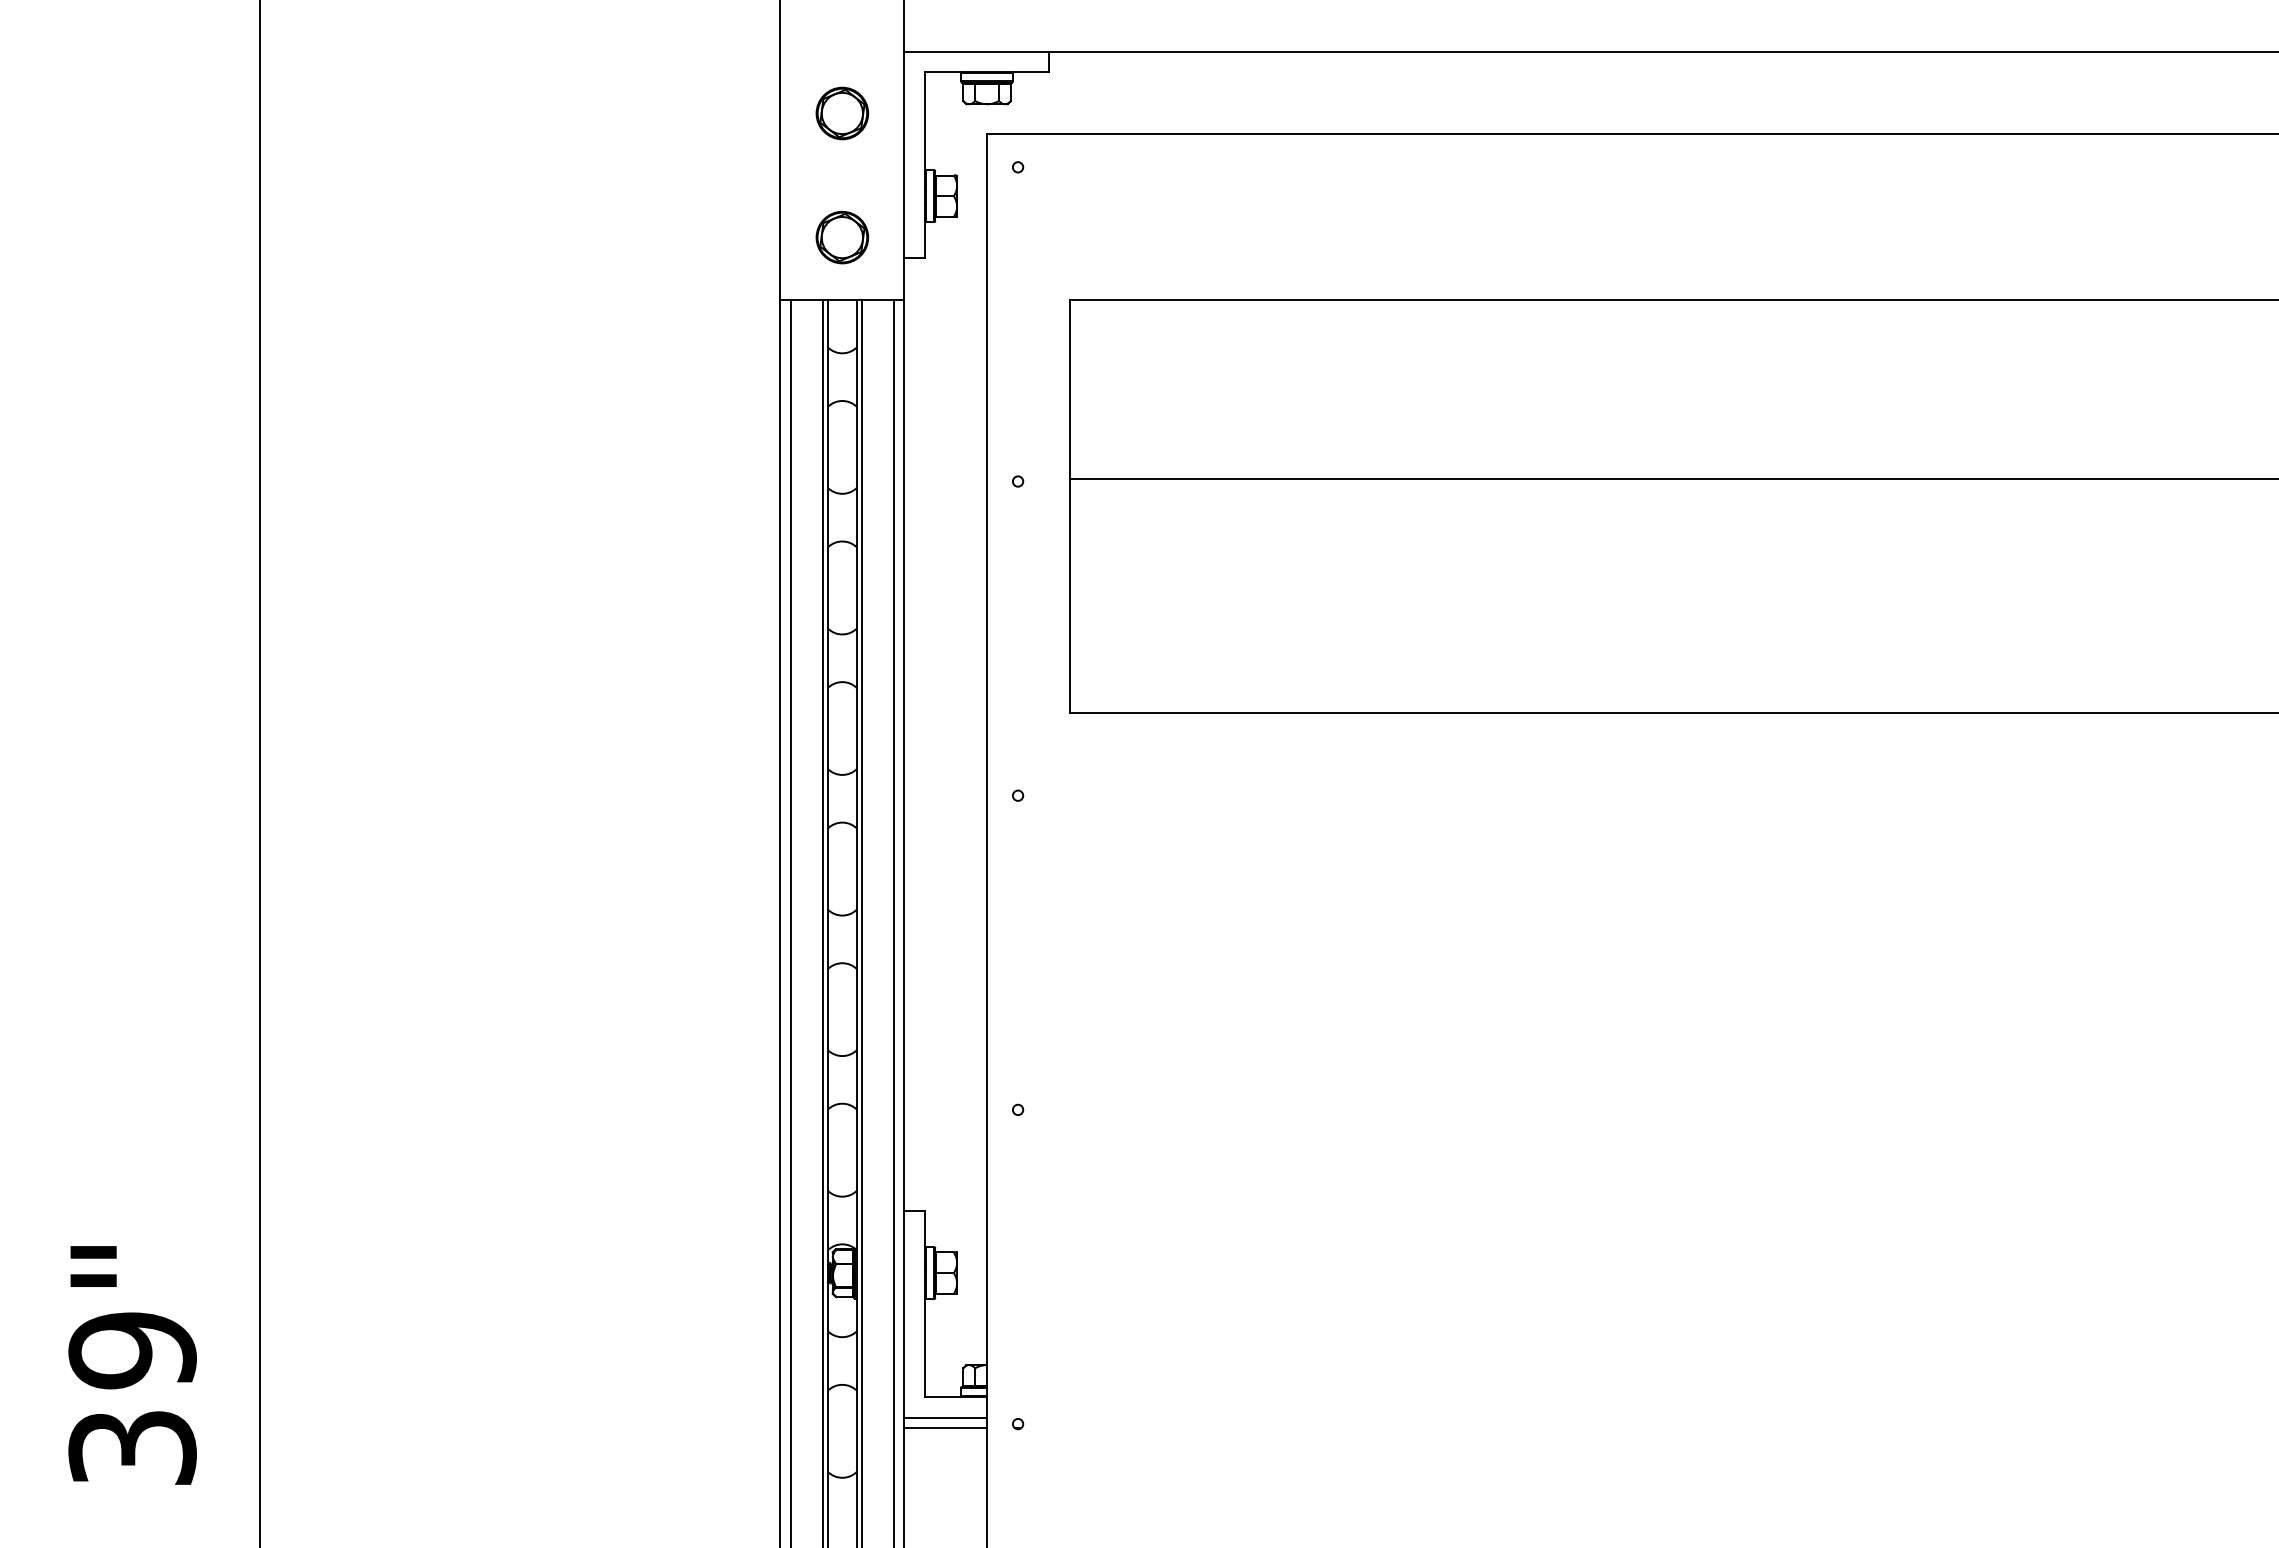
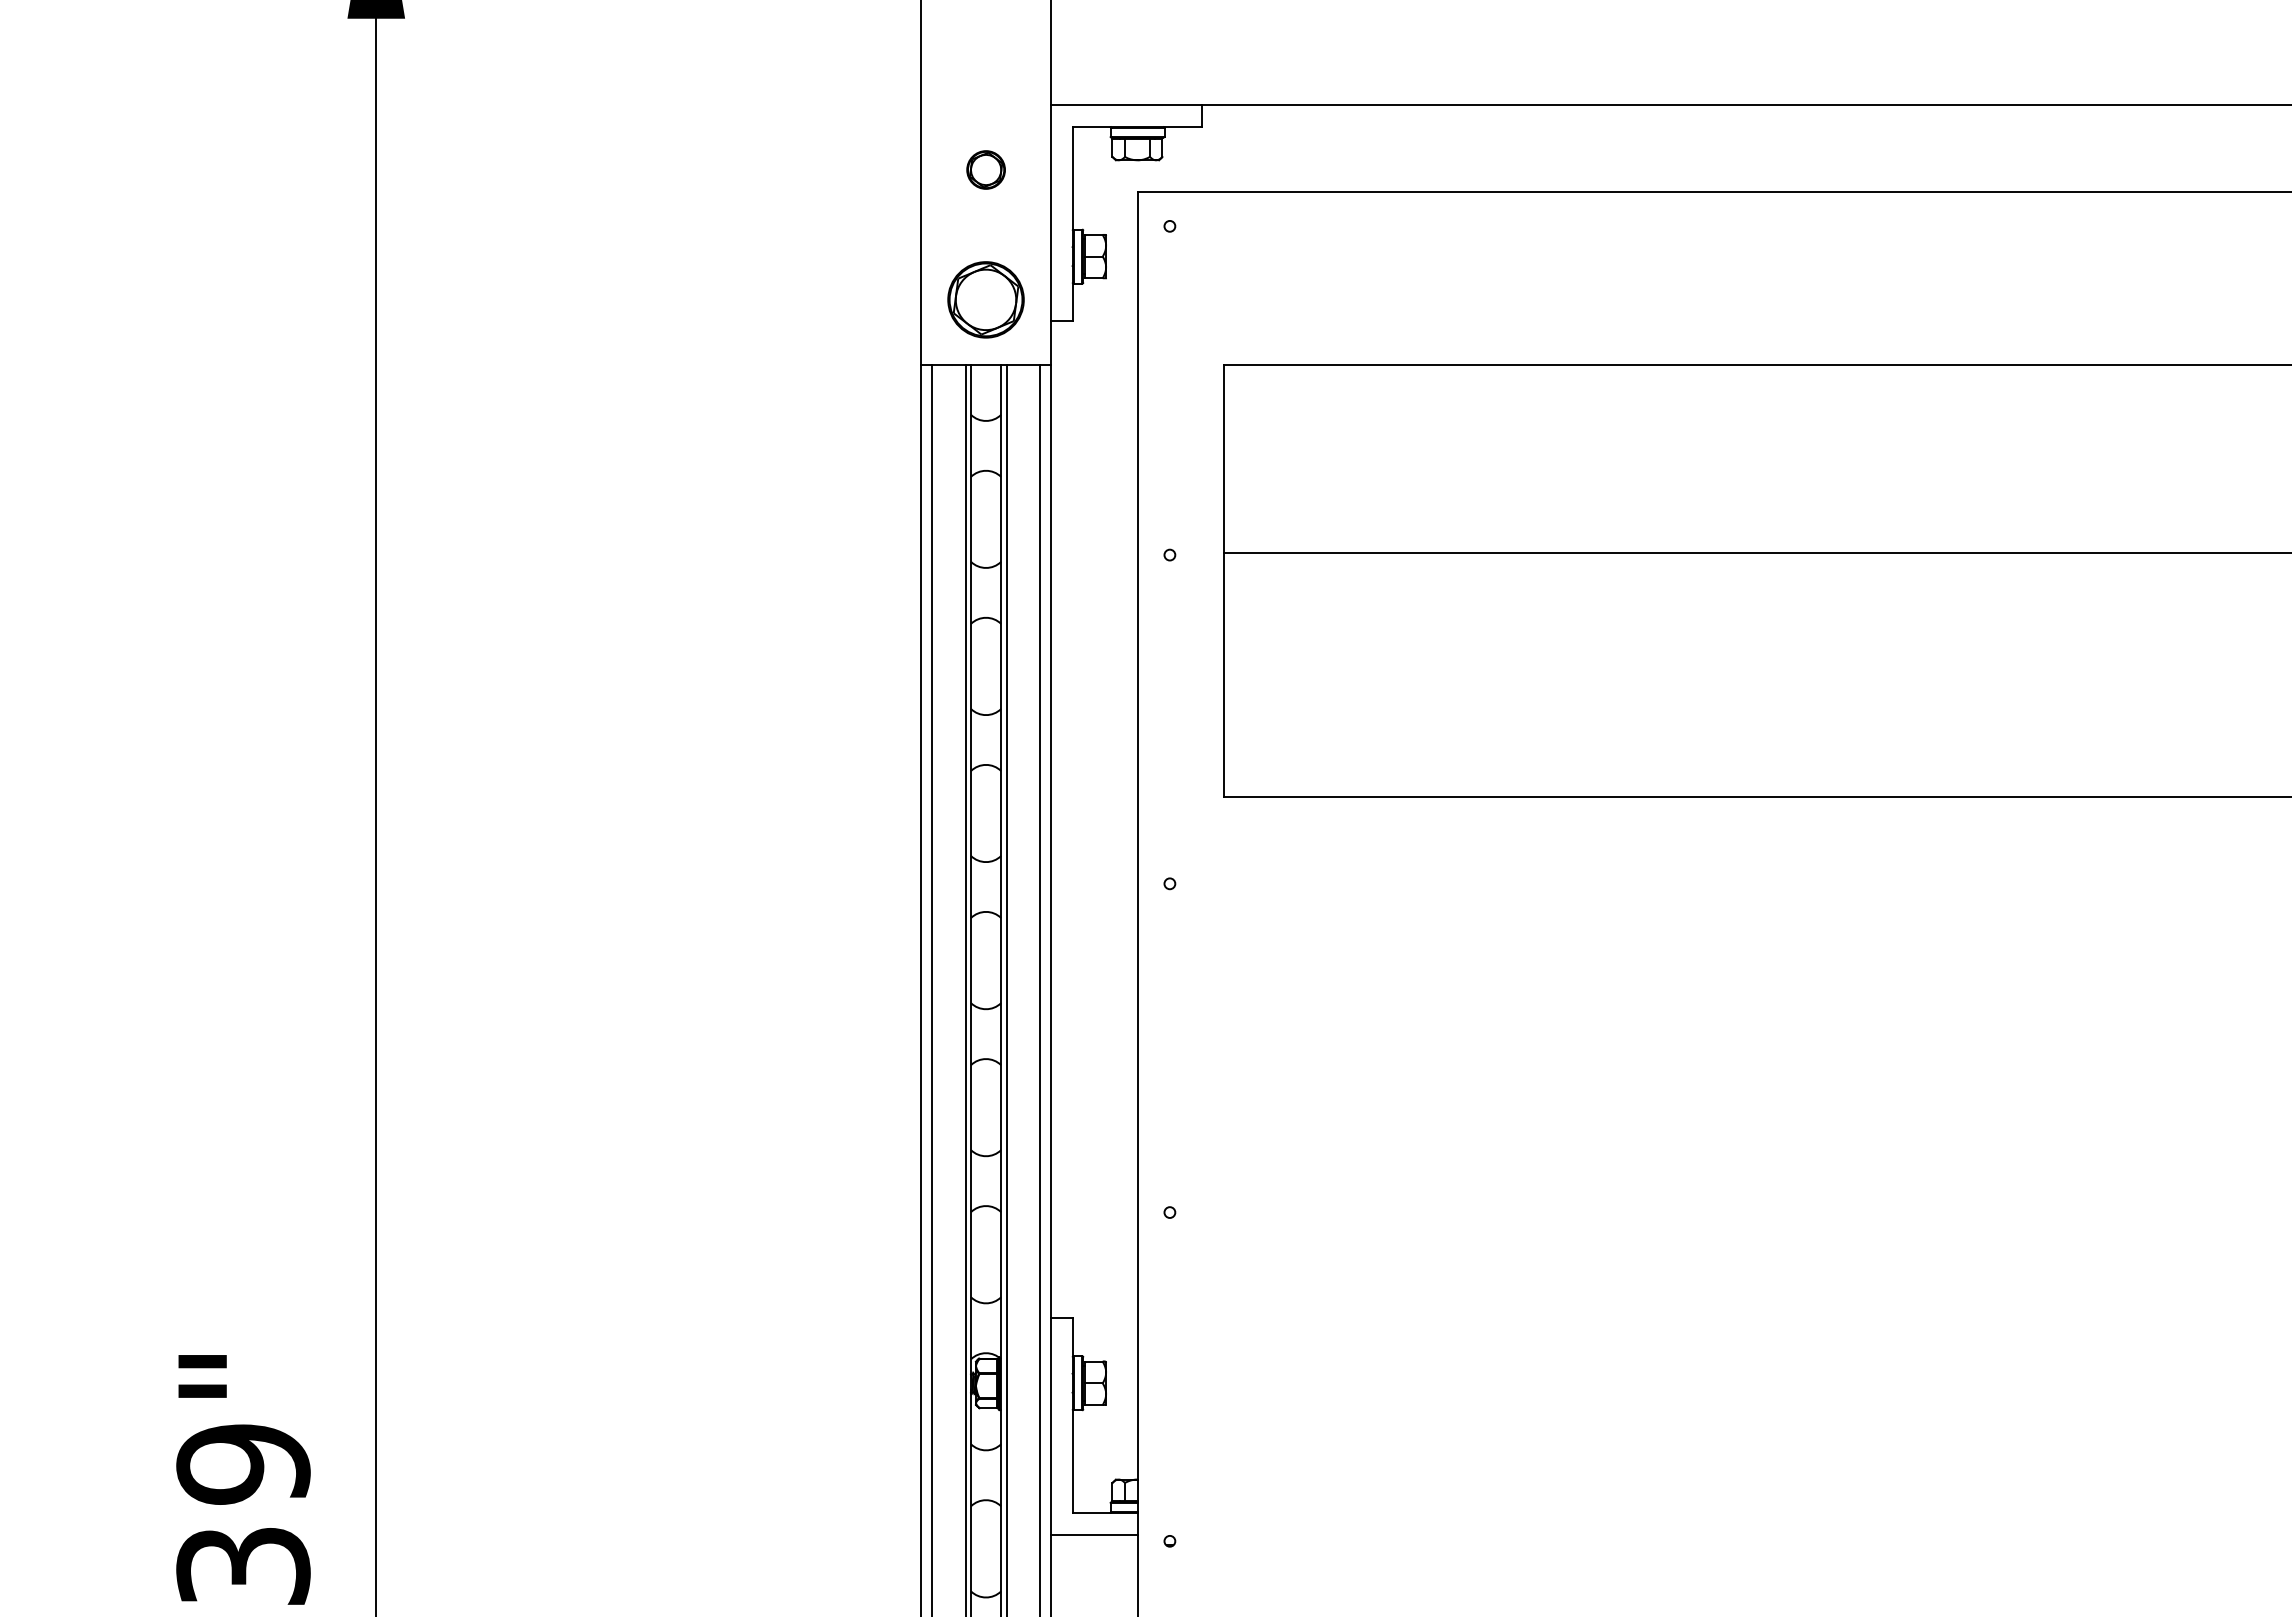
part: (842, 113) -> (986, 170), size x0.7
part: (842, 237) -> (986, 299), size x1.4
line: (945, 1428) -> (1093, 1545), removed

